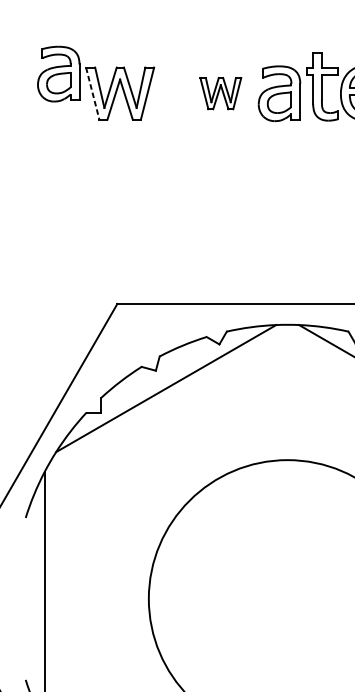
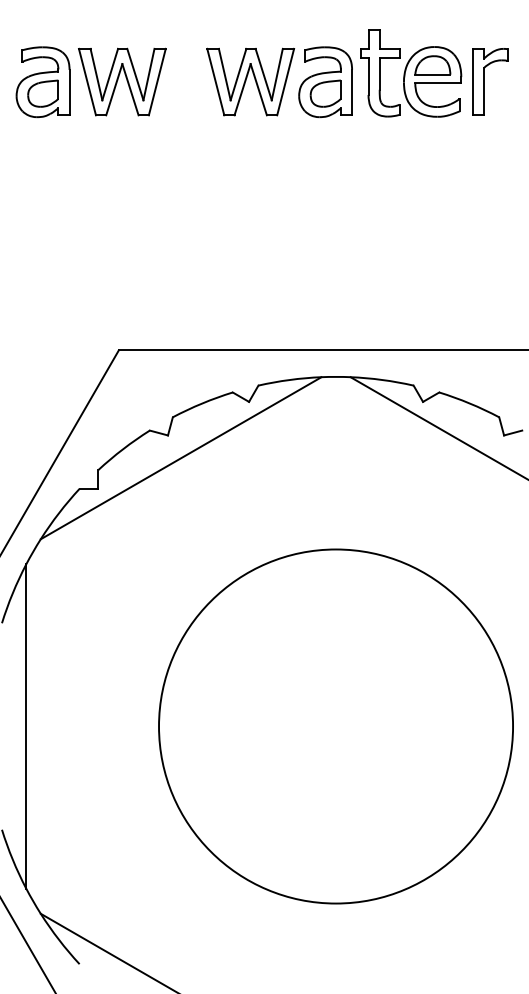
part: (58, 74) -> (42, 82), moved
line: (92, 93) -> (87, 82), dashed -> solid
part: (220, 93) -> (250, 81), size x1.67

